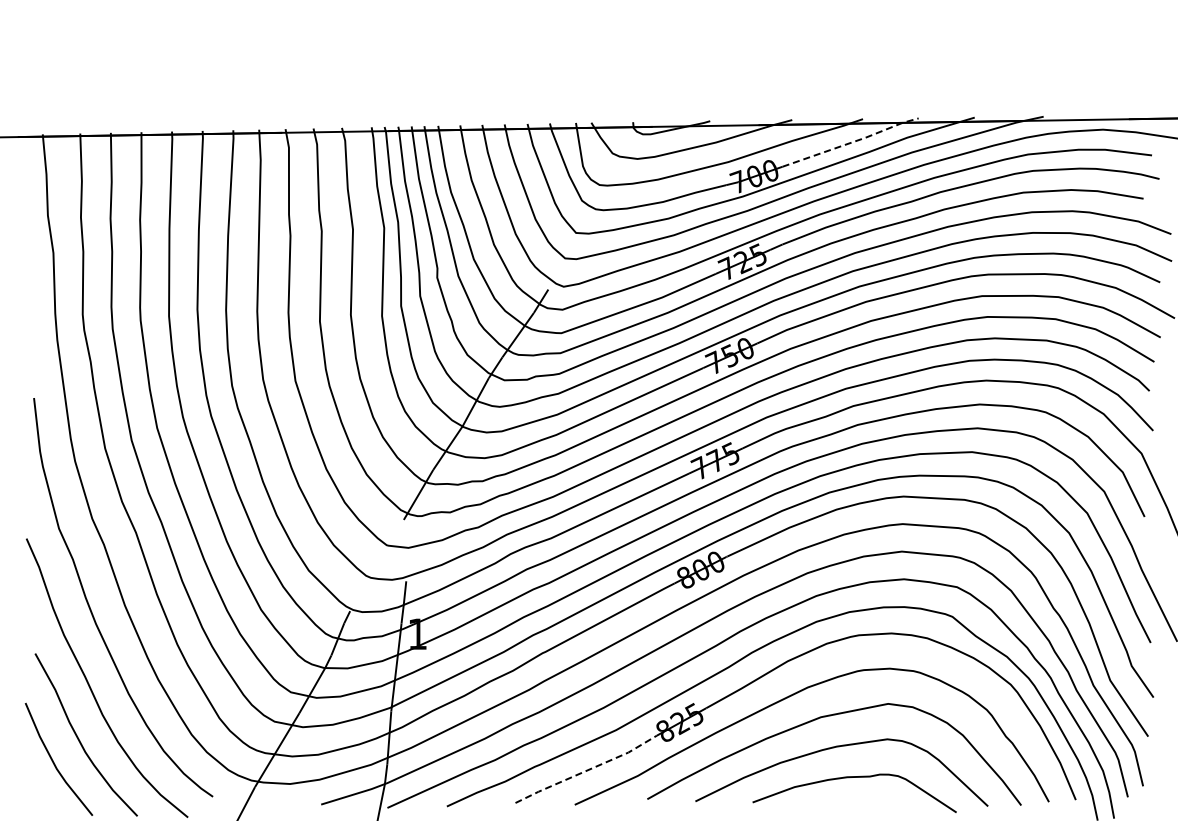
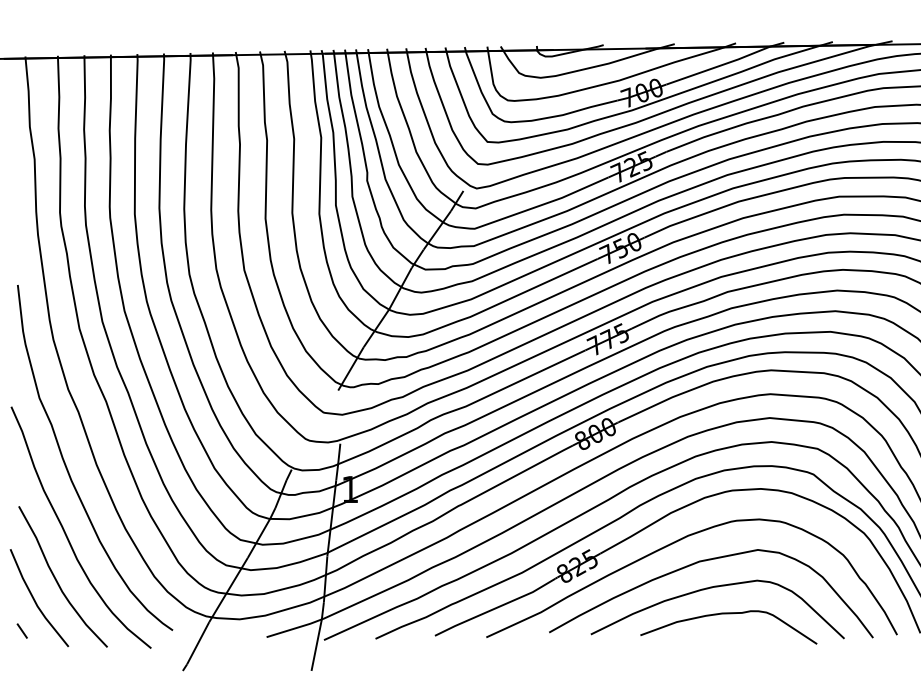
line: (851, 142) -> (726, 63), dashed -> solid
line: (585, 771) -> (495, 608), dashed -> solid
line: (38, 797) -> (21, 631), added

